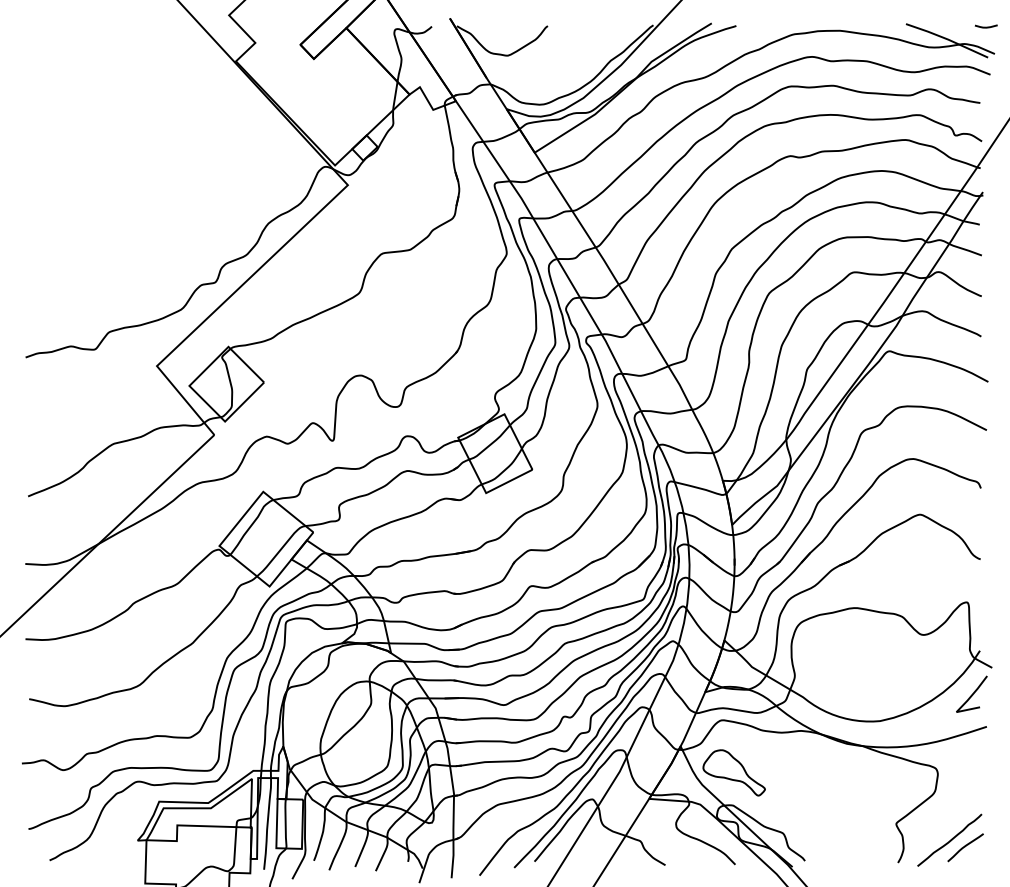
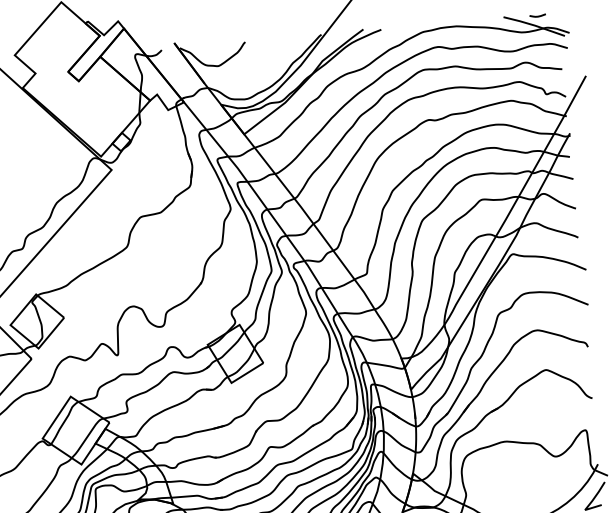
curve: (985, 26) -> (537, 15), moved

